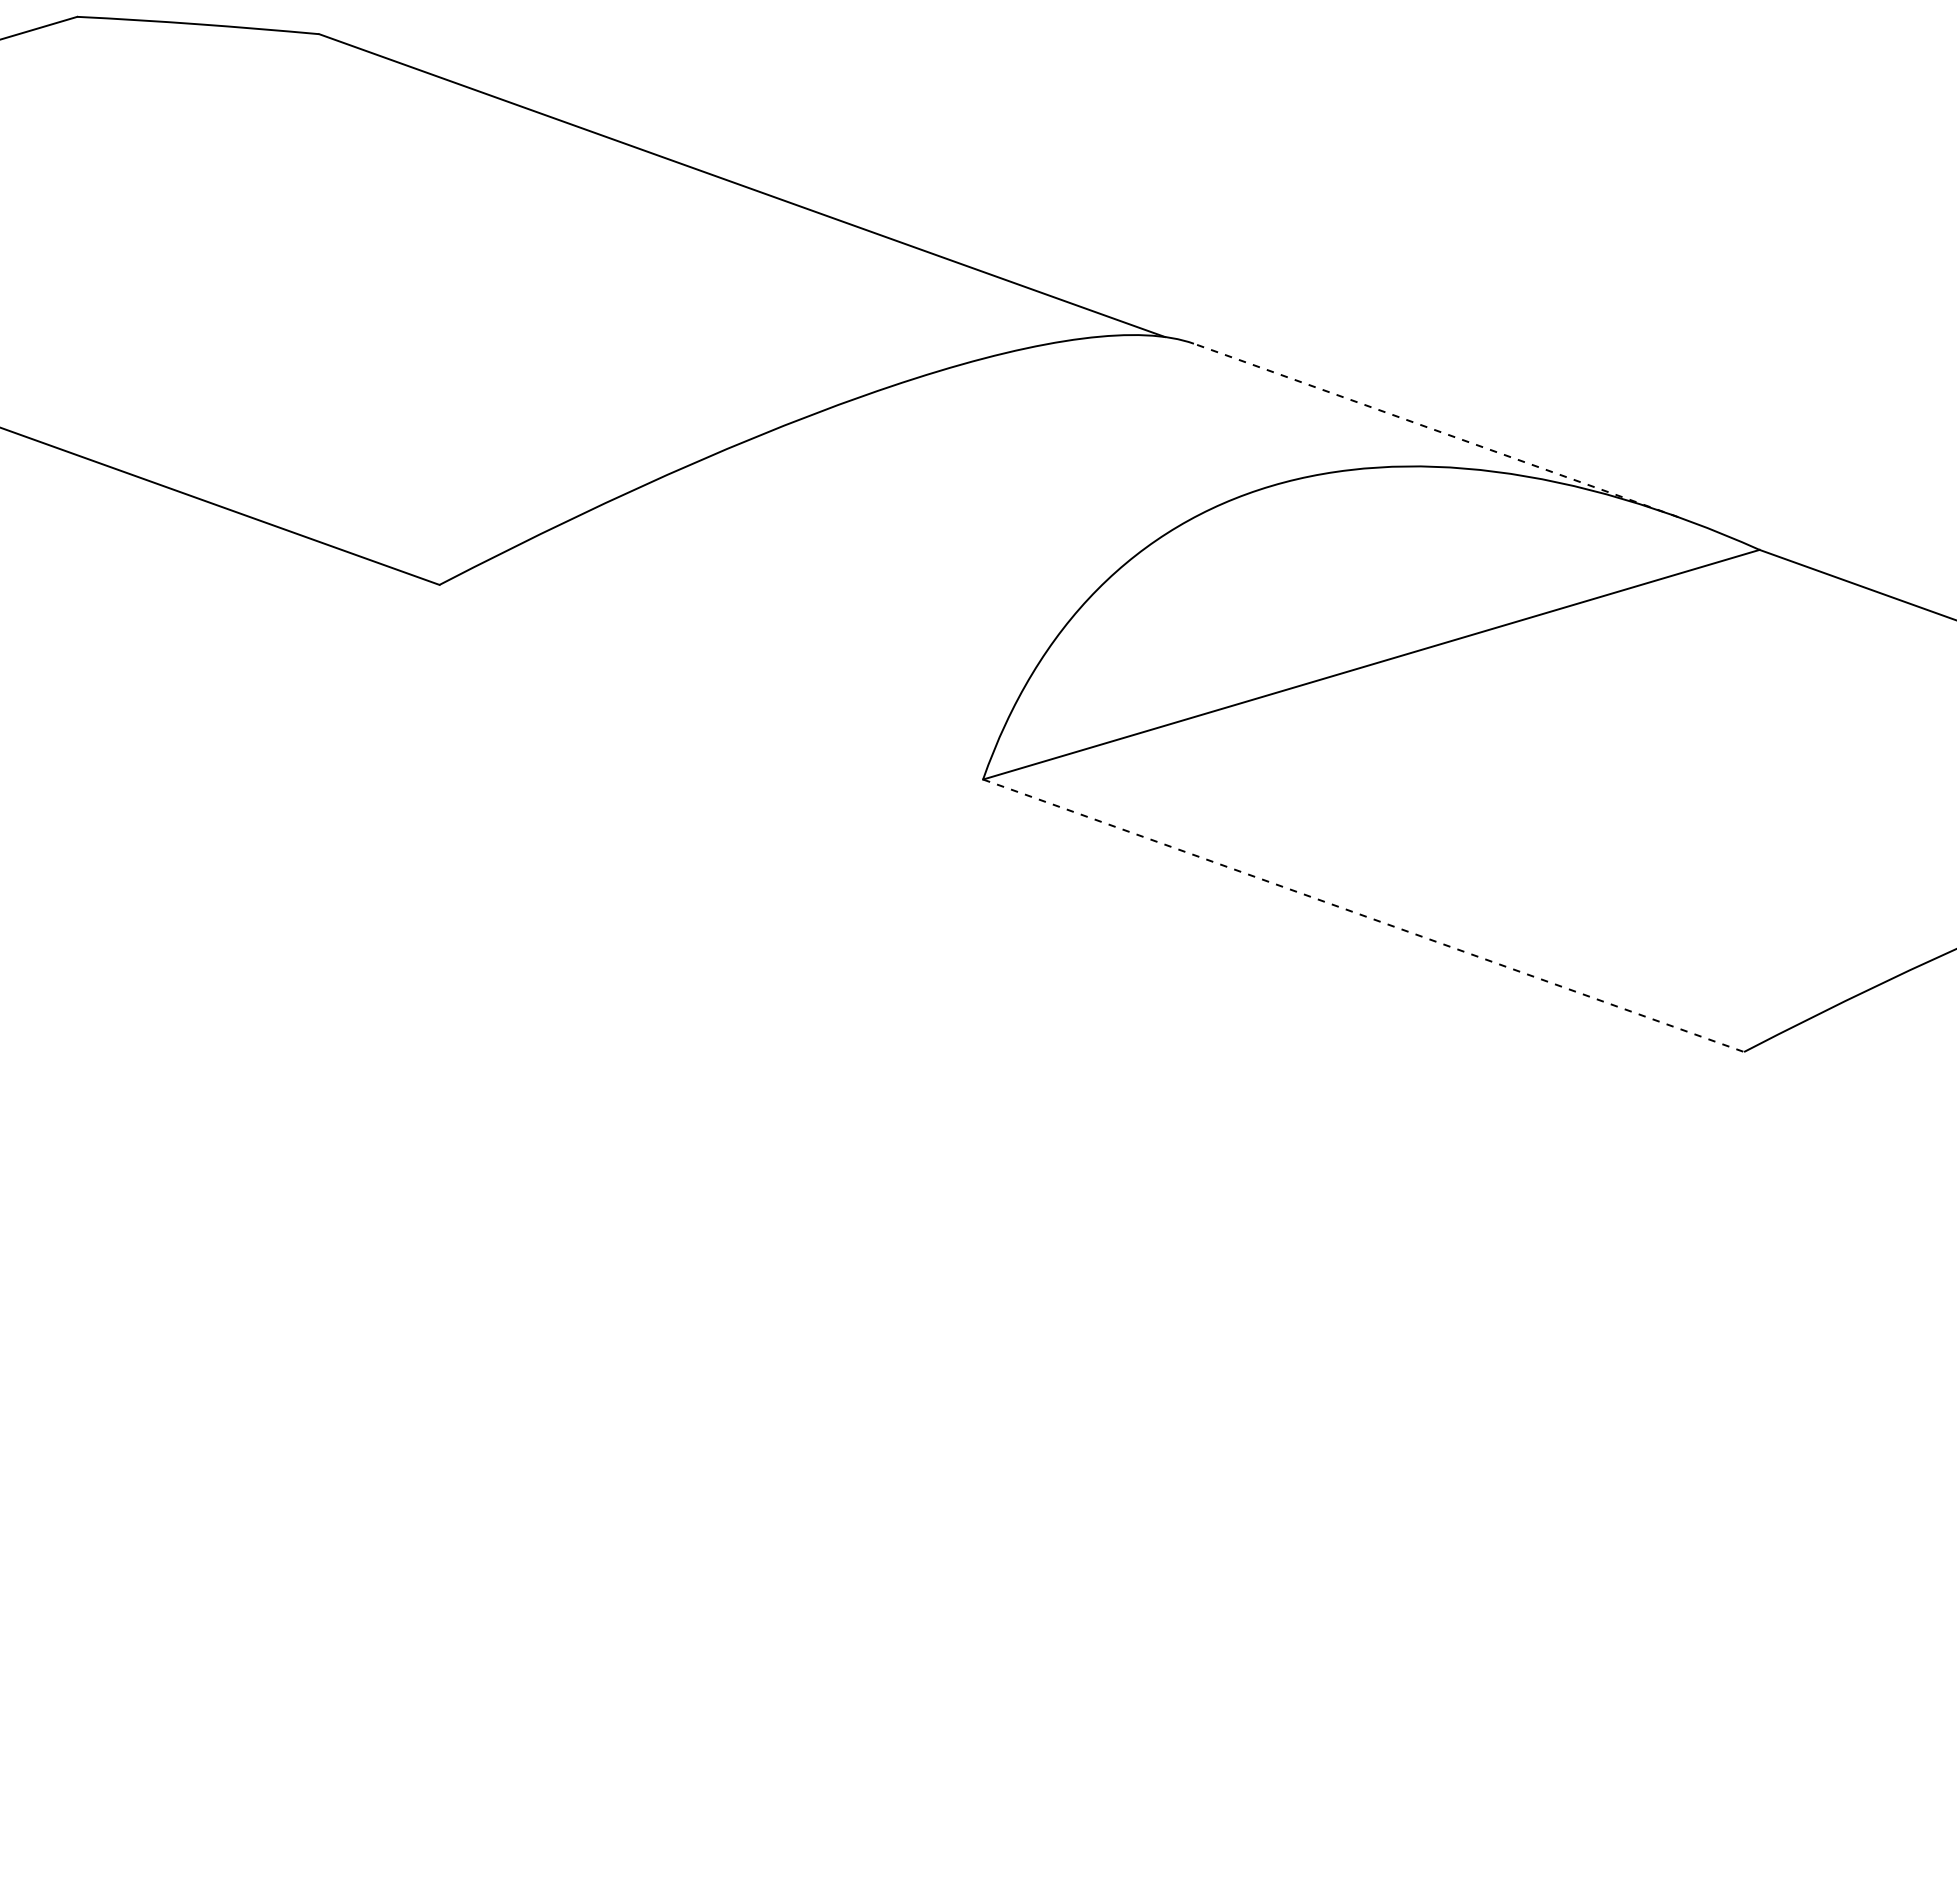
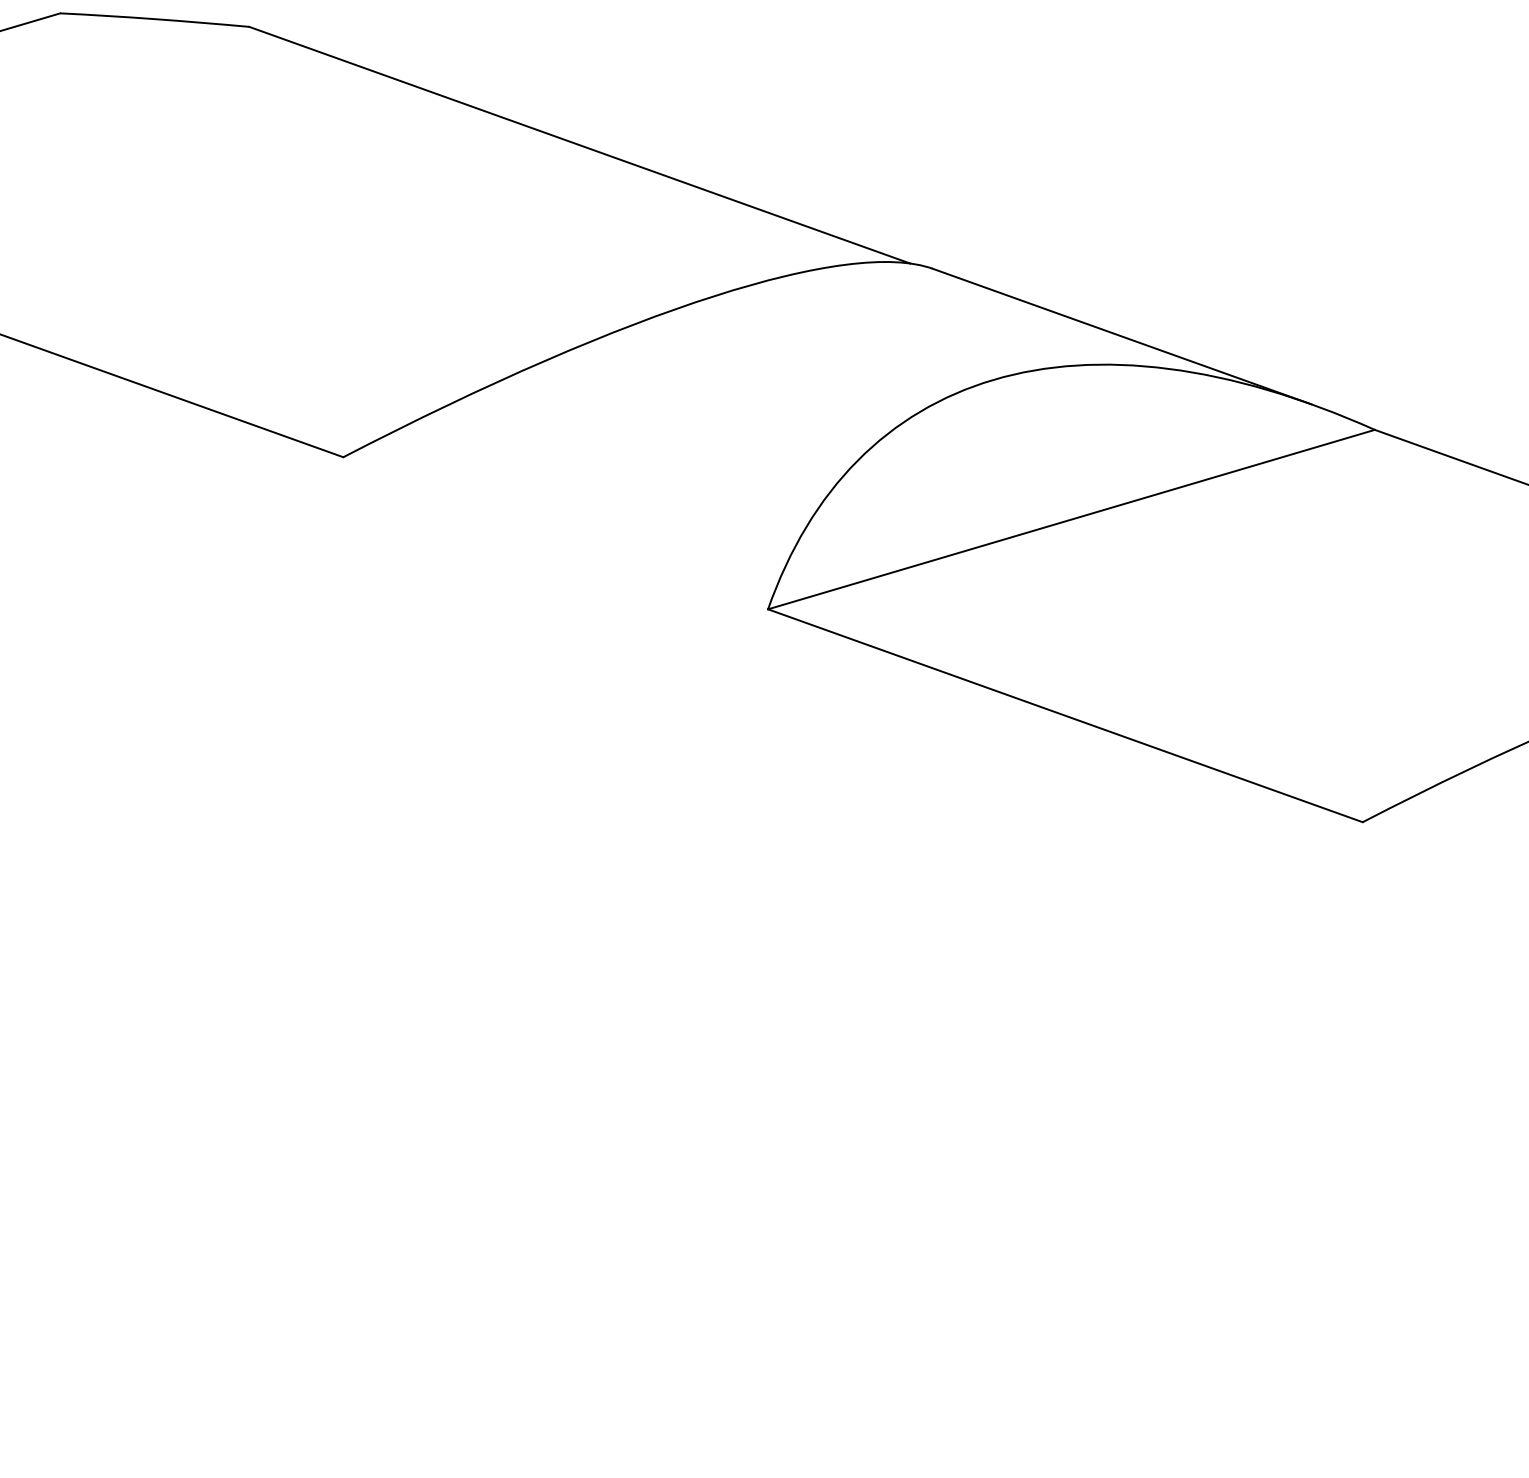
line: (1435, 430) -> (1121, 336), dashed -> solid
line: (1364, 915) -> (1066, 715), dashed -> solid

